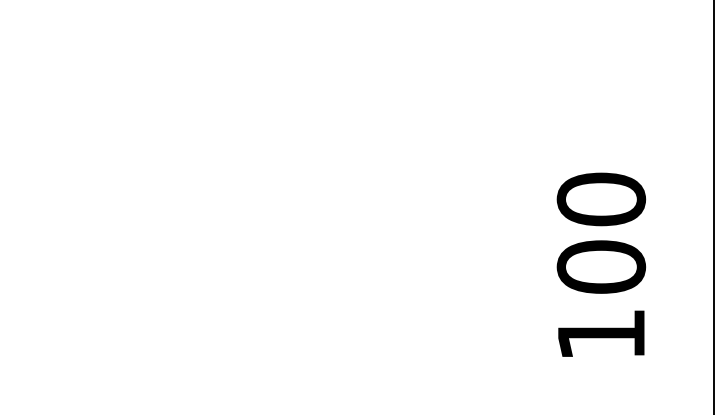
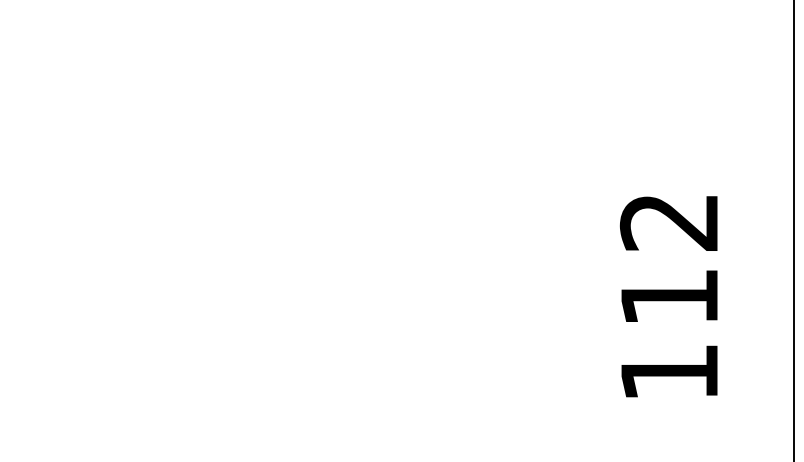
text: (601, 233) -> (669, 259), 100 -> 112

